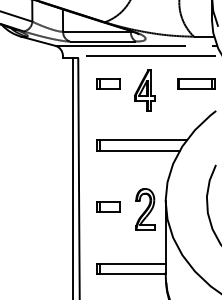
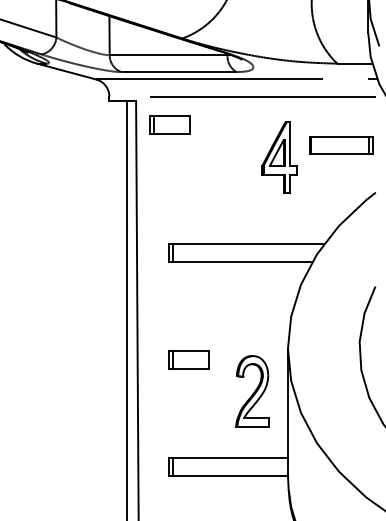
part: (108, 83) -> (169, 124), moved
part: (144, 90) -> (279, 157), moved
part: (145, 209) -> (252, 391), moved

